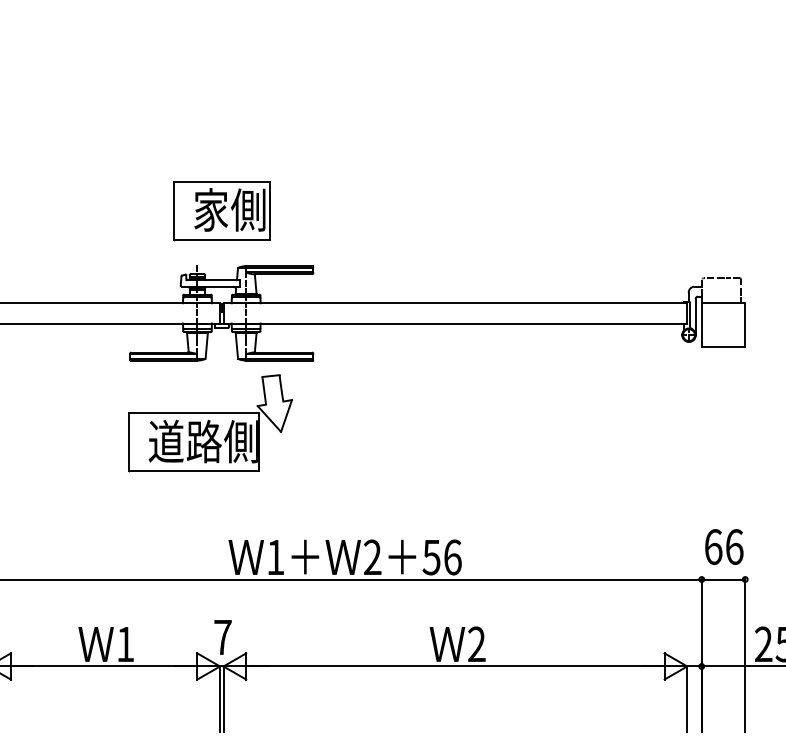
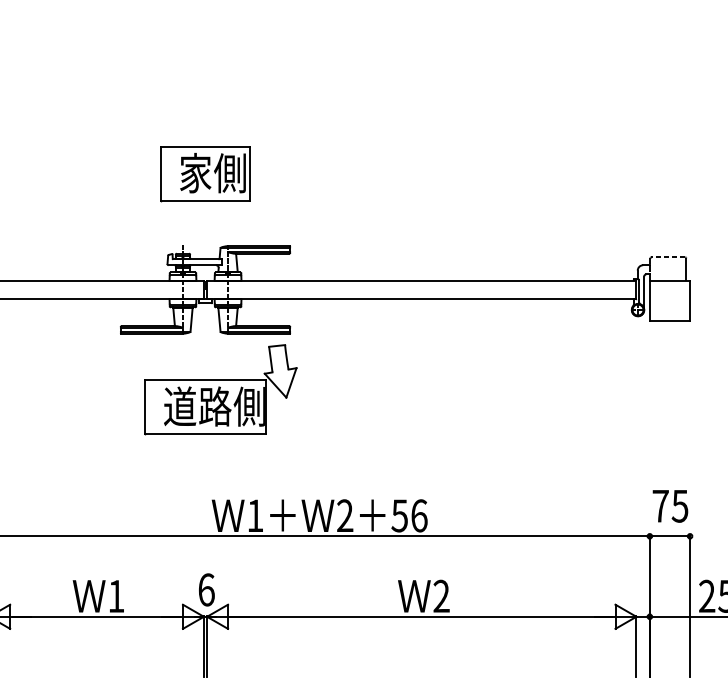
part: (221, 211) -> (205, 174), moved
part: (209, 423) -> (220, 389), moved
text: (724, 546) -> (670, 505), 66 -> 75
text: (222, 636) -> (206, 589), 7 -> 6

